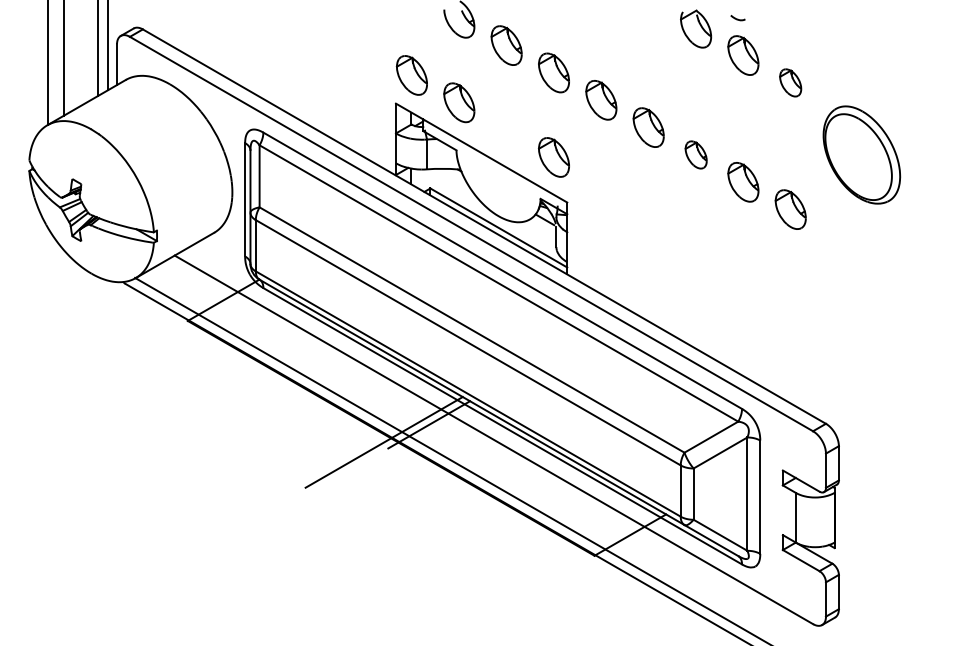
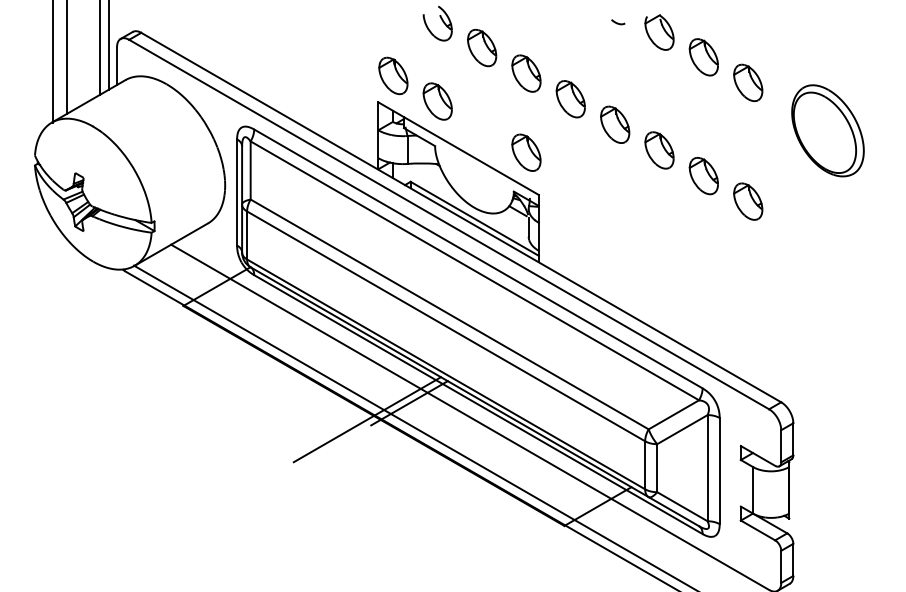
curve: (737, 18) -> (617, 22), moved
part: (790, 82) -> (748, 82), size x1.43
part: (696, 154) -> (659, 150), size x1.43
part: (861, 154) -> (827, 130), moved

